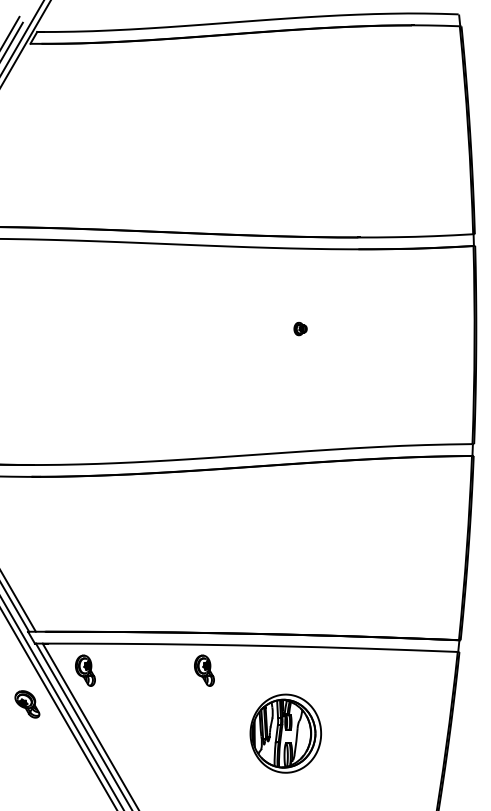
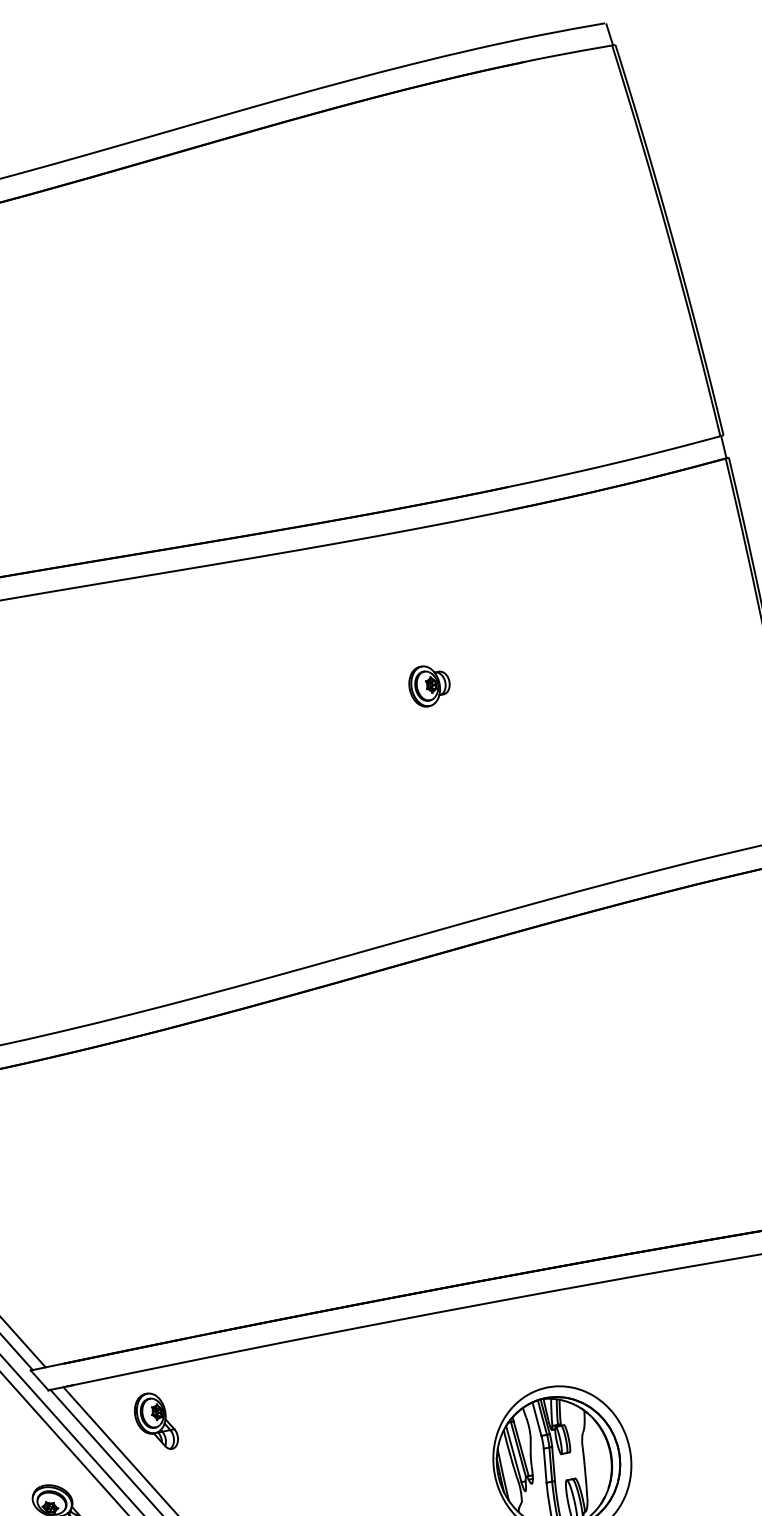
part: (300, 328) -> (429, 684), size x1.67
part: (204, 670) -> (382, 1374), removed

